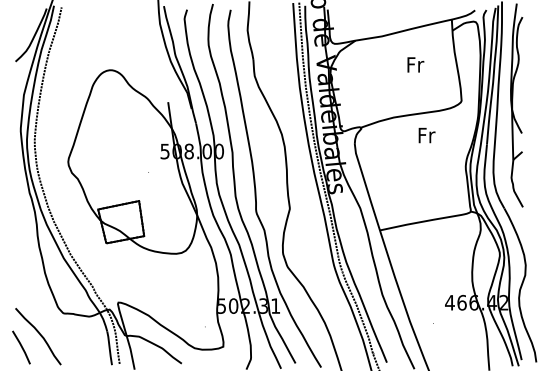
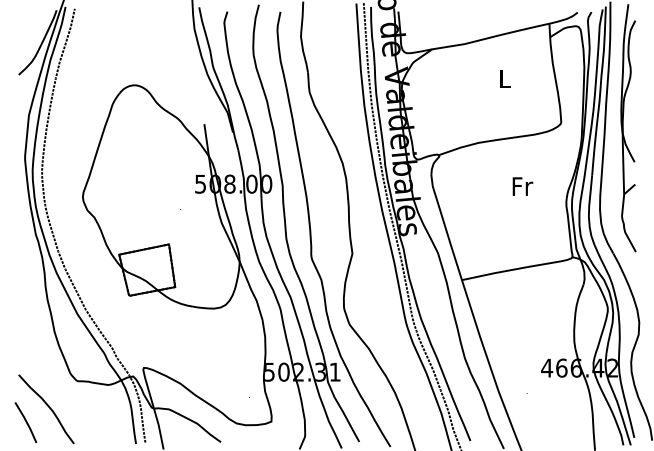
text: (415, 64) -> (505, 78), Fr -> L
text: (426, 135) -> (522, 186), moved

